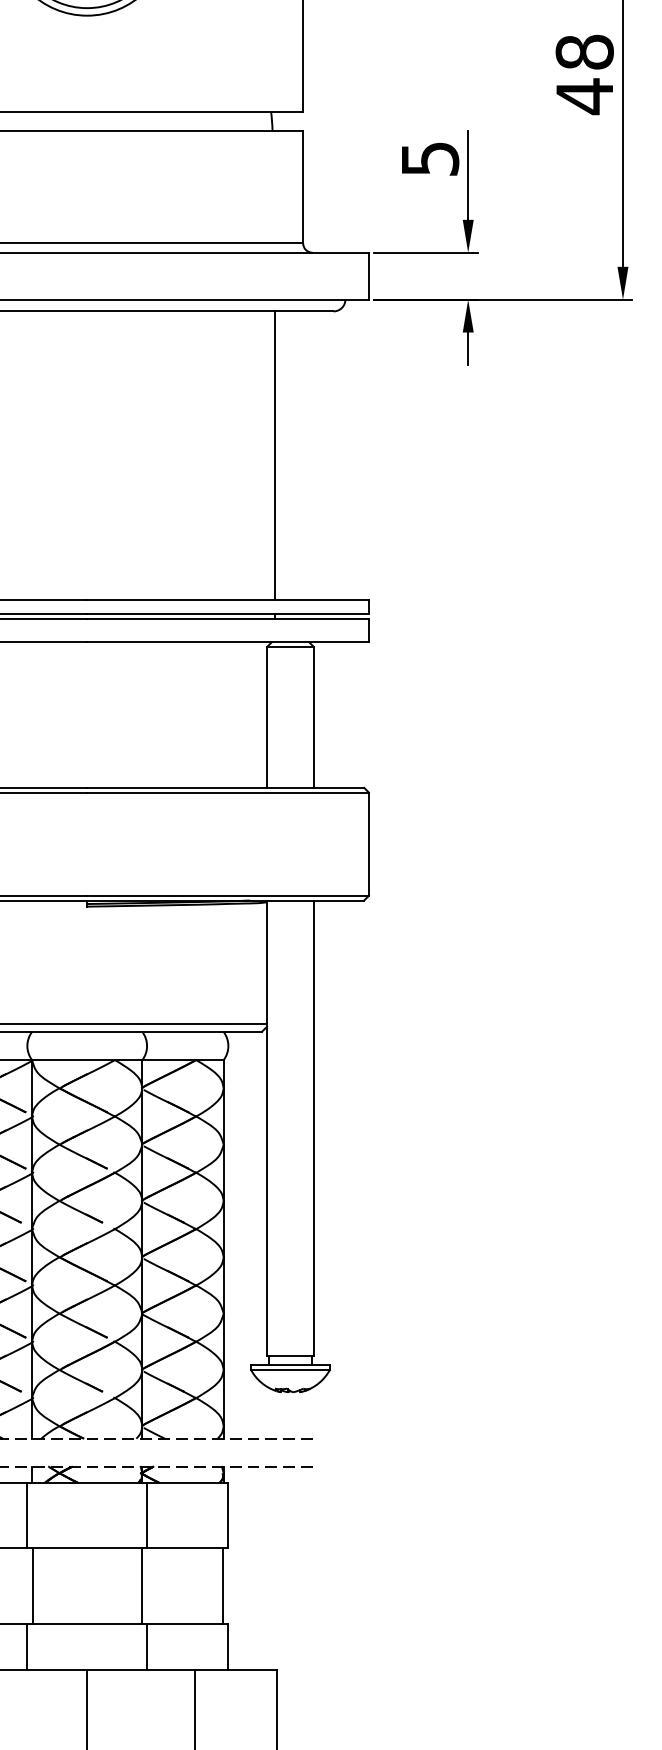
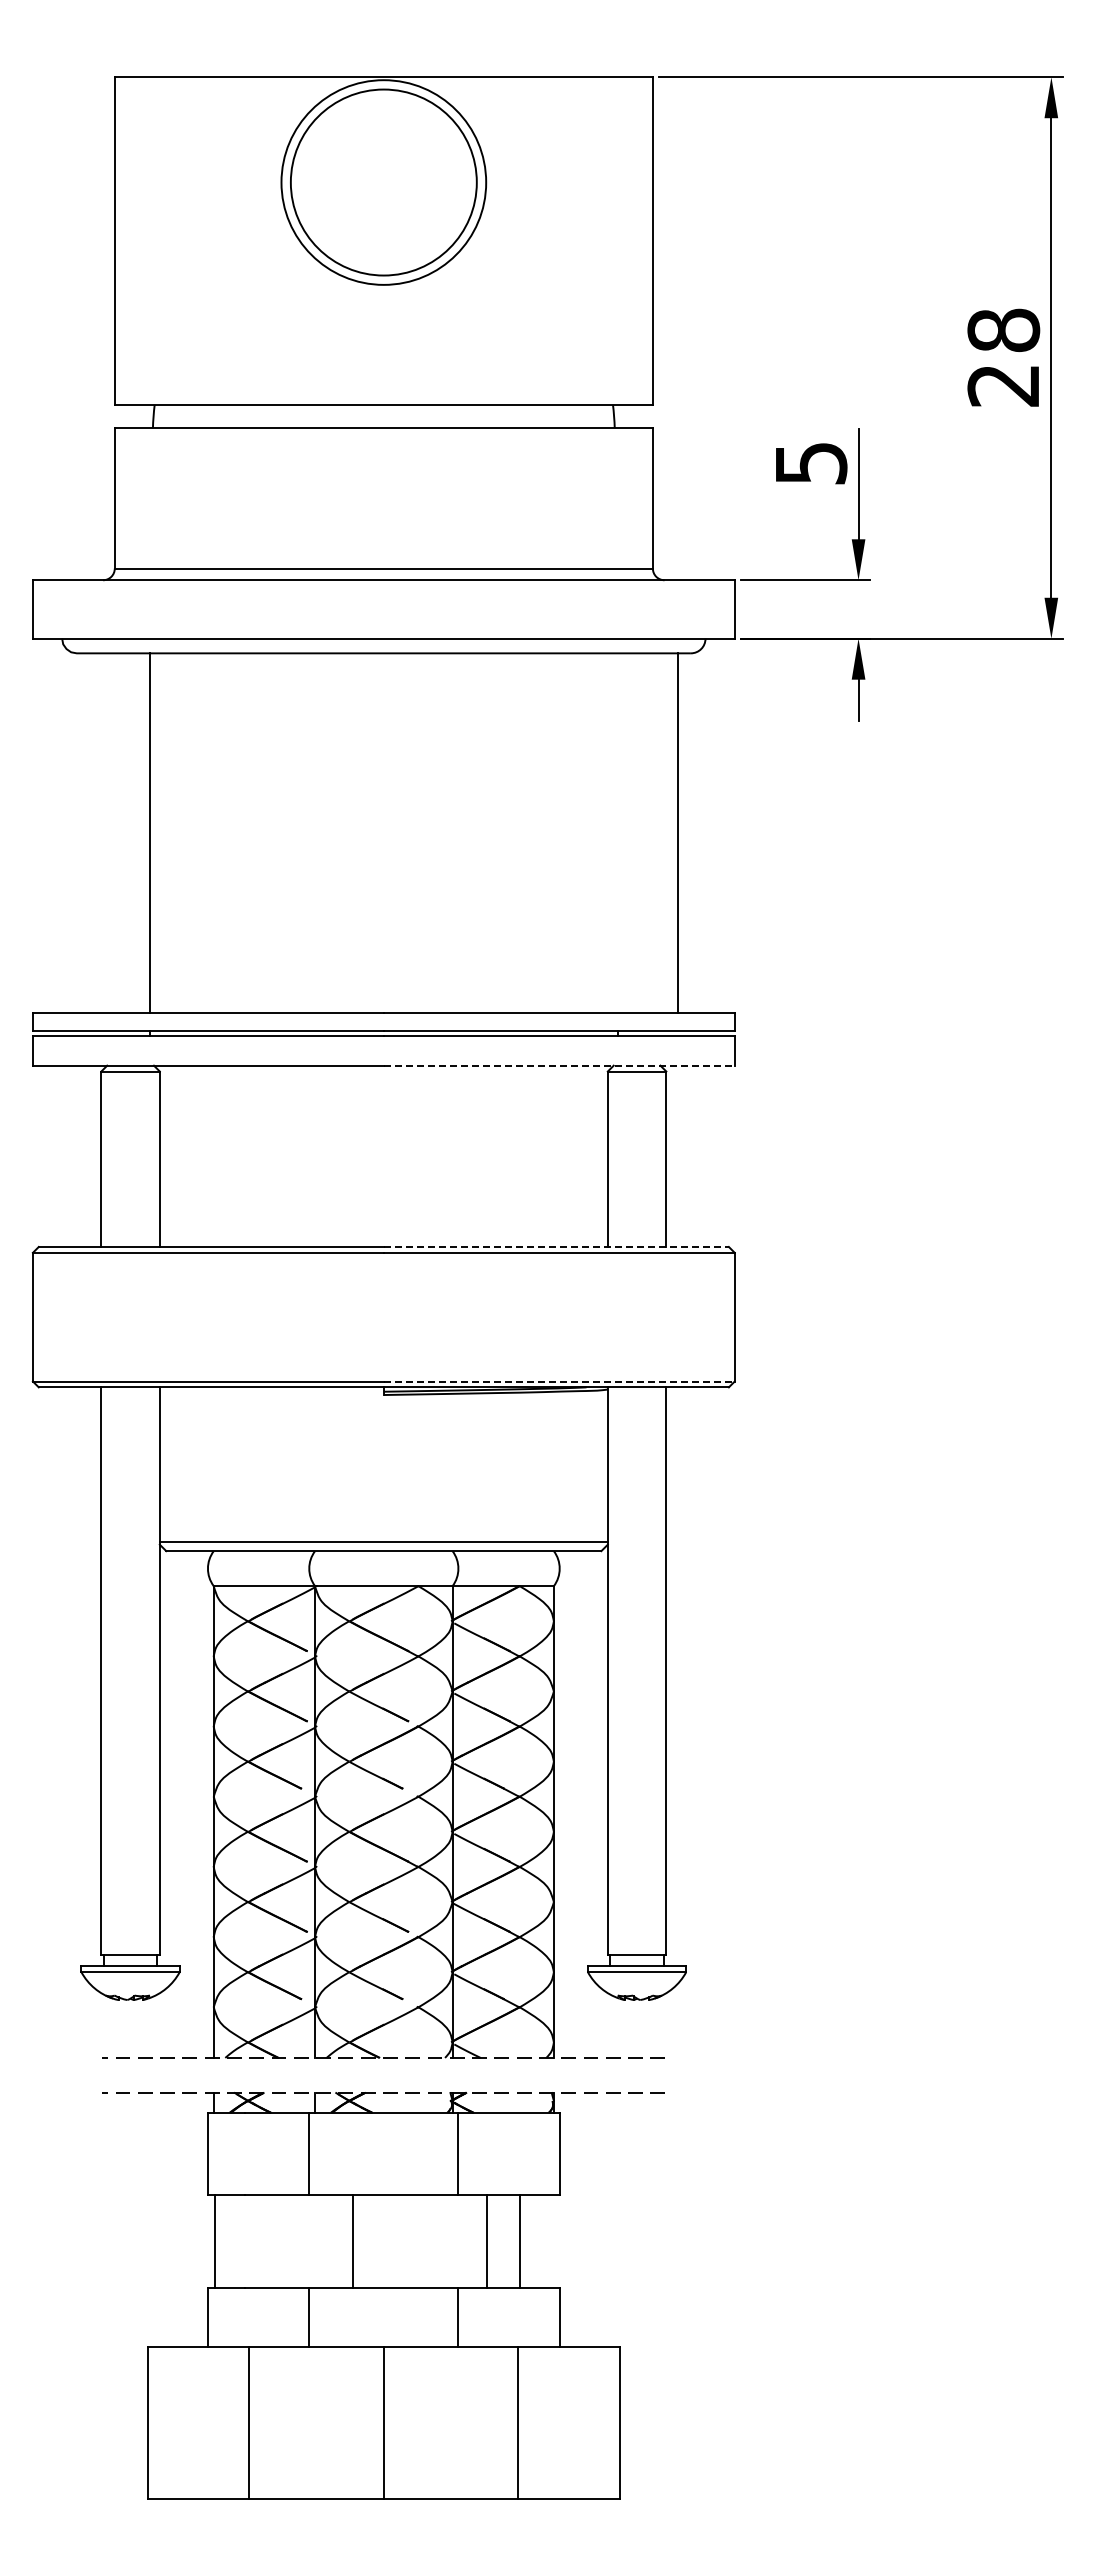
text: (583, 96) -> (1002, 385), 48 -> 28
line: (274, 455) -> (677, 833), moved
line: (228, 642) -> (559, 1065), solid -> dashed
line: (225, 787) -> (556, 1246), solid -> dashed
line: (228, 895) -> (559, 1381), solid -> dashed
line: (33, 1586) -> (353, 2241), moved
line: (141, 1586) -> (487, 2241), moved
line: (222, 1586) -> (519, 2241), moved

